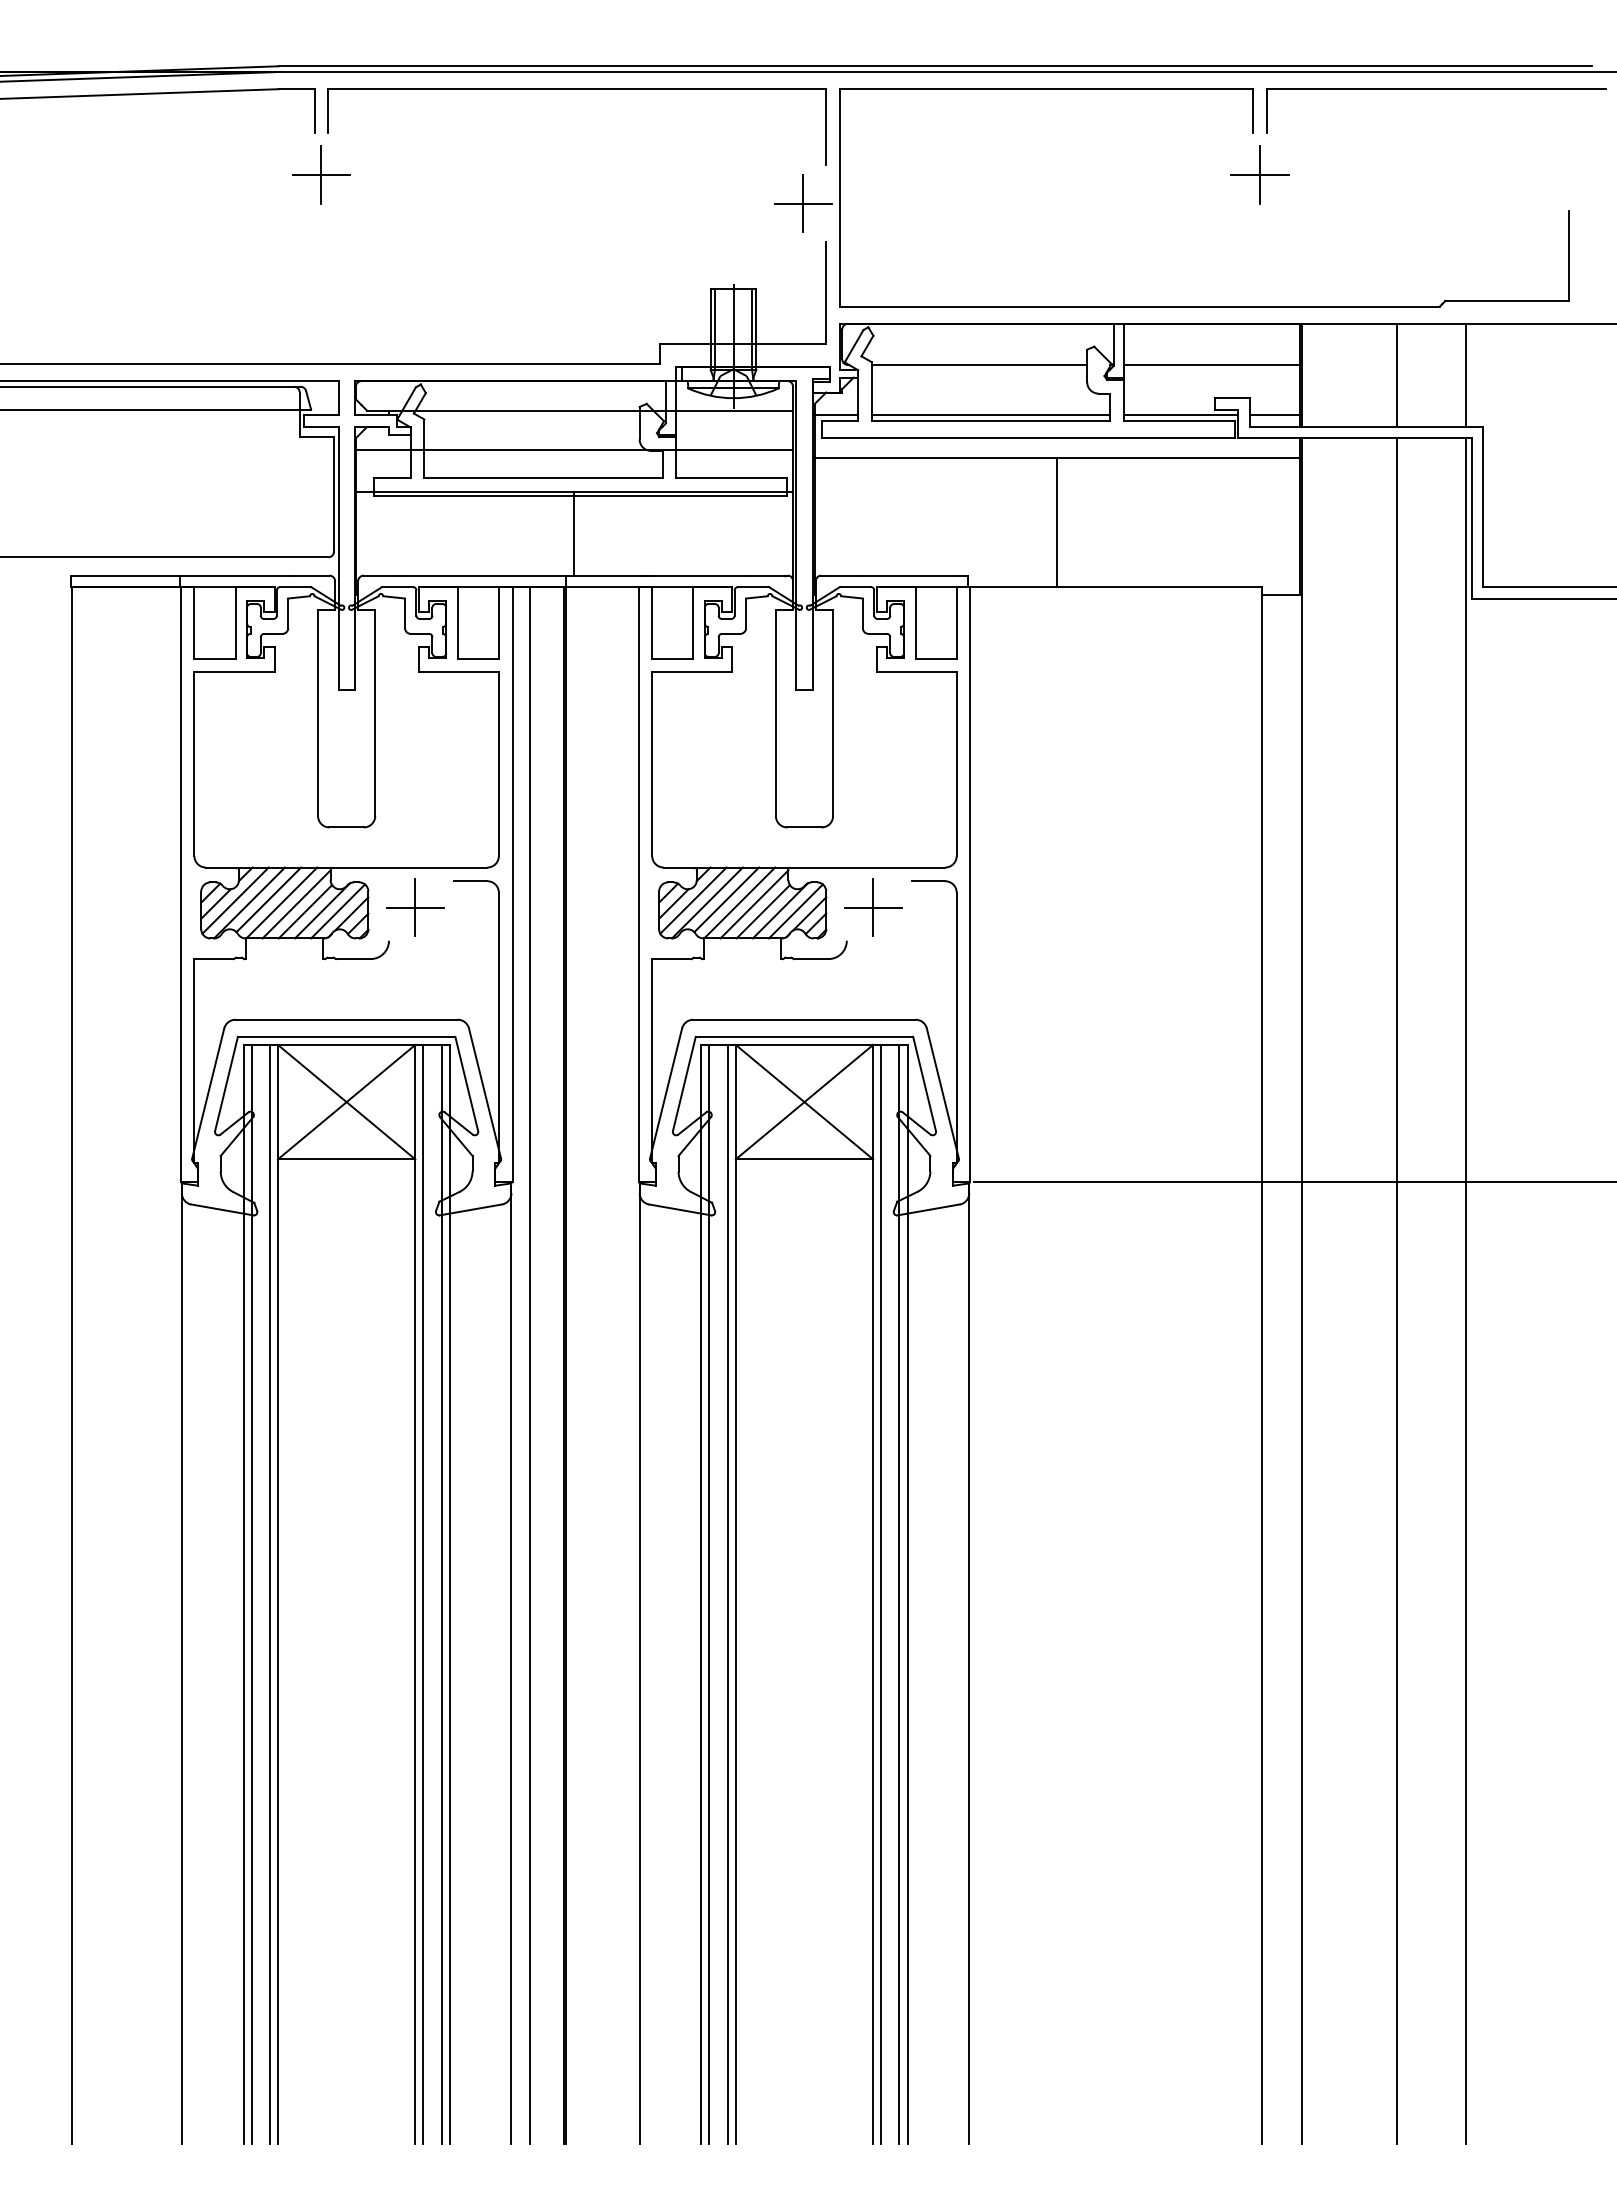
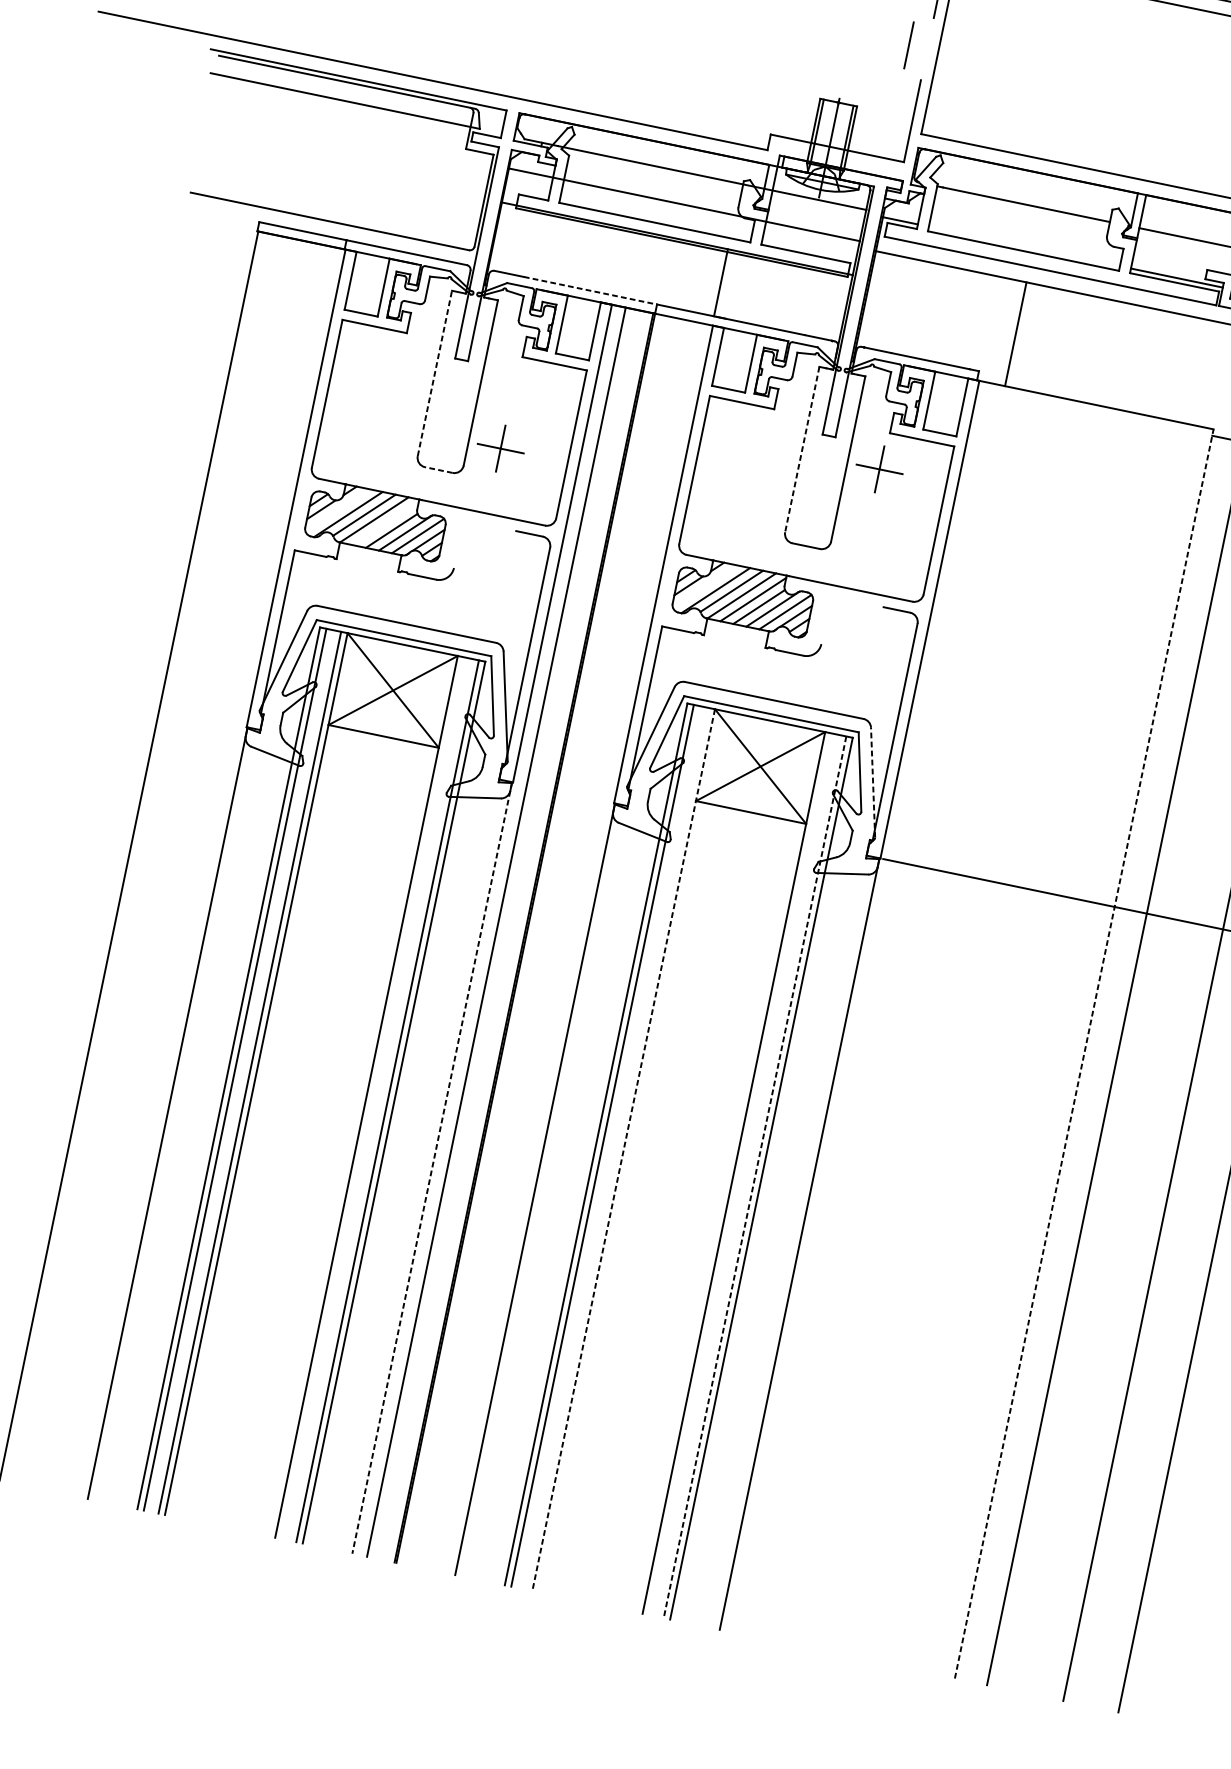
line: (802, 203) -> (908, 45), removed
line: (991, 415) -> (1024, 246), removed
line: (1057, 522) -> (1015, 334), moved
line: (574, 533) -> (721, 282), moved
line: (483, 575) -> (590, 290), solid -> dashed
line: (318, 712) -> (435, 373), solid -> dashed
line: (775, 713) -> (801, 449), solid -> dashed
line: (346, 827) -> (438, 470), solid -> dashed
line: (235, 900) -> (337, 510), removed
line: (693, 900) -> (705, 586), removed
line: (296, 904) -> (385, 523), removed
part: (415, 907) -> (500, 448), moved
part: (873, 907) -> (879, 469), moved
line: (942, 1093) -> (872, 782), solid -> dashed
line: (1262, 1364) -> (1084, 1053), solid -> dashed
line: (423, 1593) -> (373, 1097), removed
line: (727, 1593) -> (617, 1148), removed
line: (881, 1593) -> (740, 1173), removed
line: (735, 1594) -> (623, 1150), solid -> dashed
line: (899, 1594) -> (755, 1177), solid -> dashed
line: (511, 1663) -> (432, 1168), solid -> dashed

